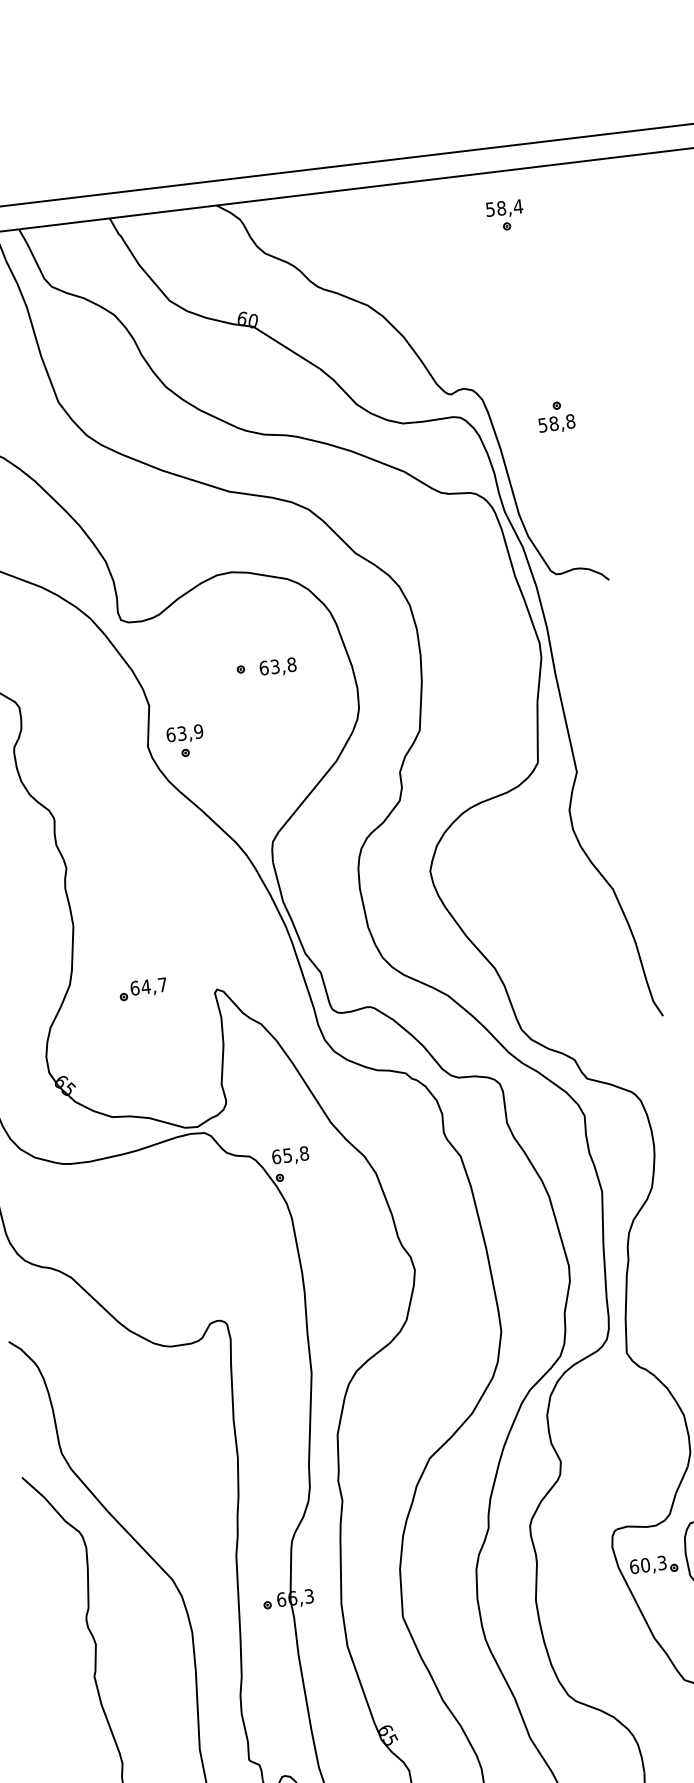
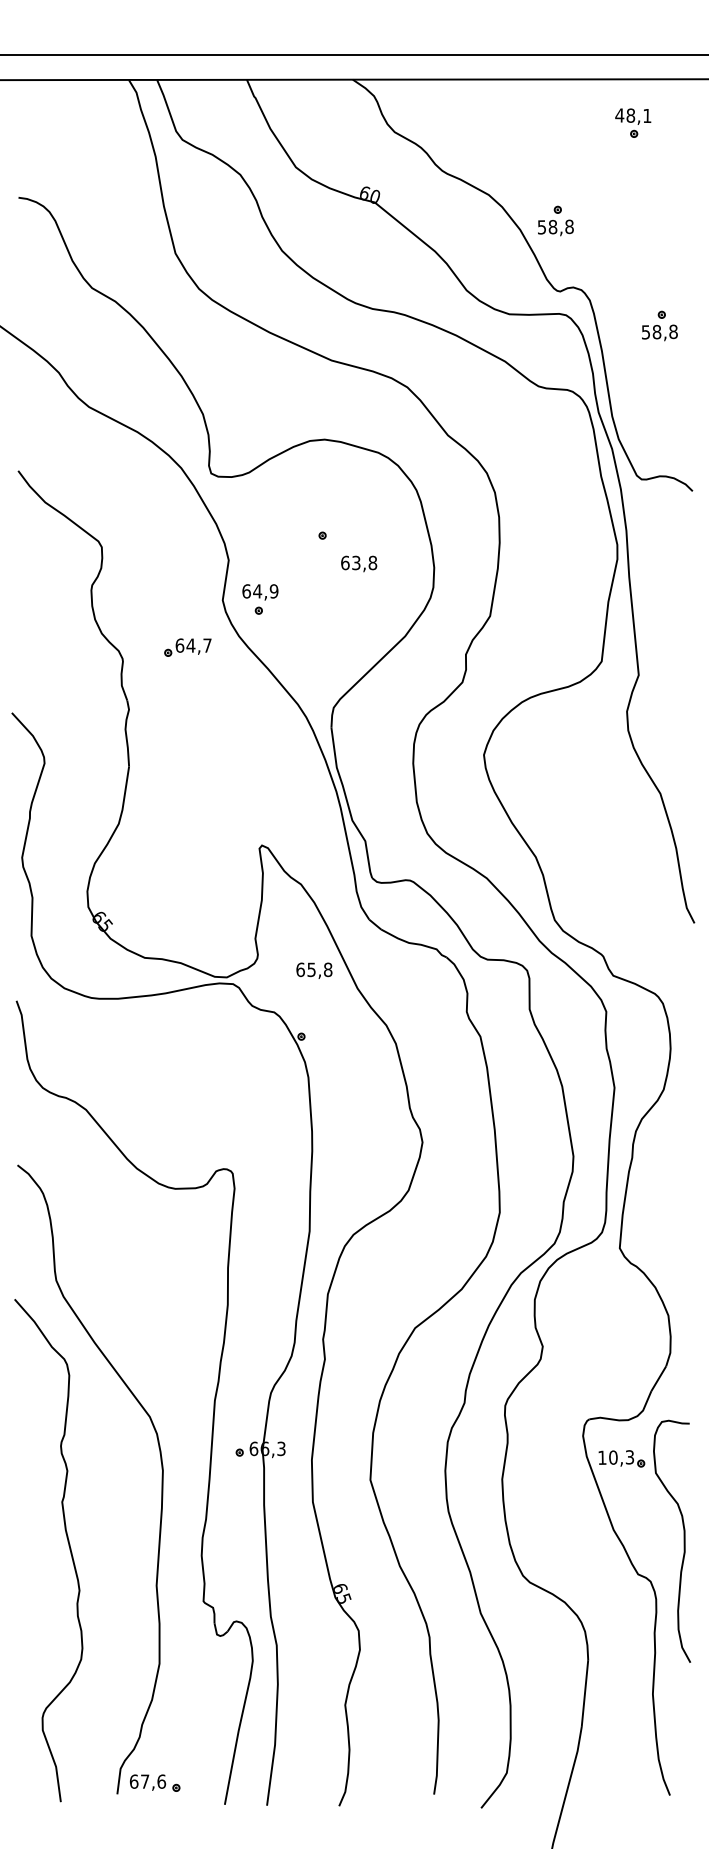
text: (504, 207) -> (633, 115), 58,4 -> 48,1
part: (438, 323) -> (555, 220), added
text: (278, 666) -> (359, 563), moved
text: (181, 733) -> (257, 591), 63,9 -> 64,9
part: (142, 989) -> (187, 647), moved
text: (290, 1155) -> (314, 970), moved
text: (634, 1566) -> (602, 1457), 60,3 -> 10,3

